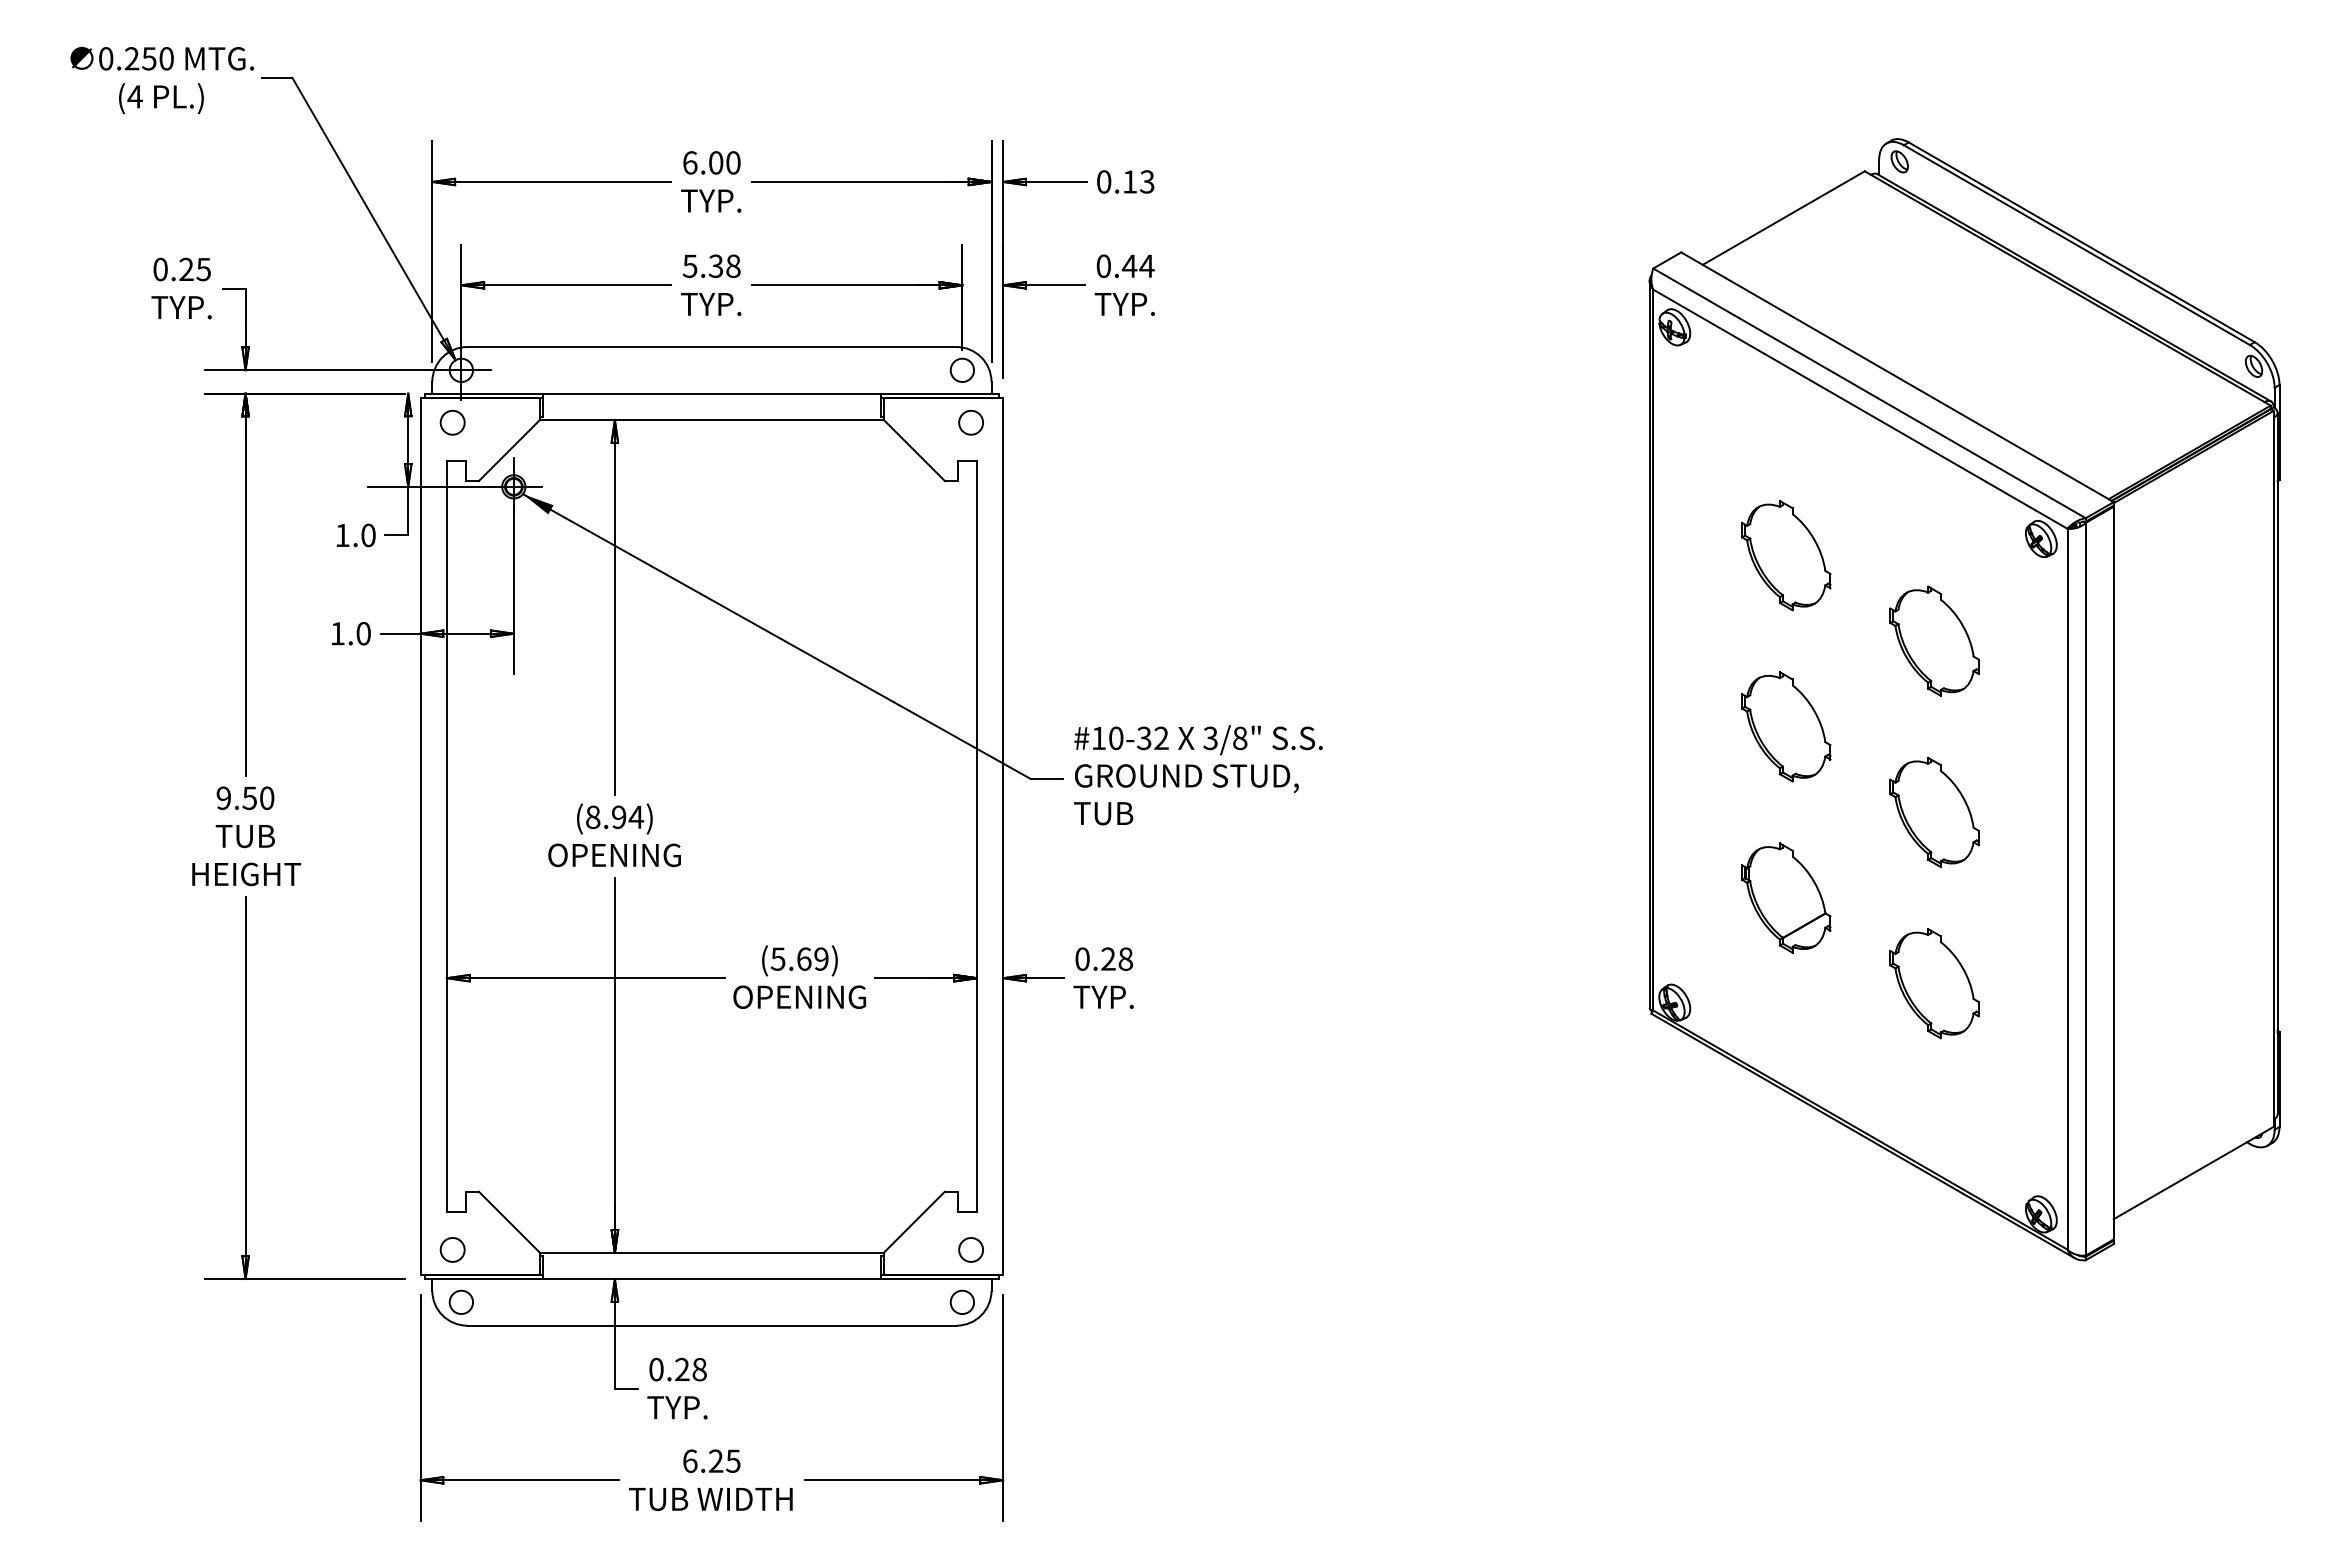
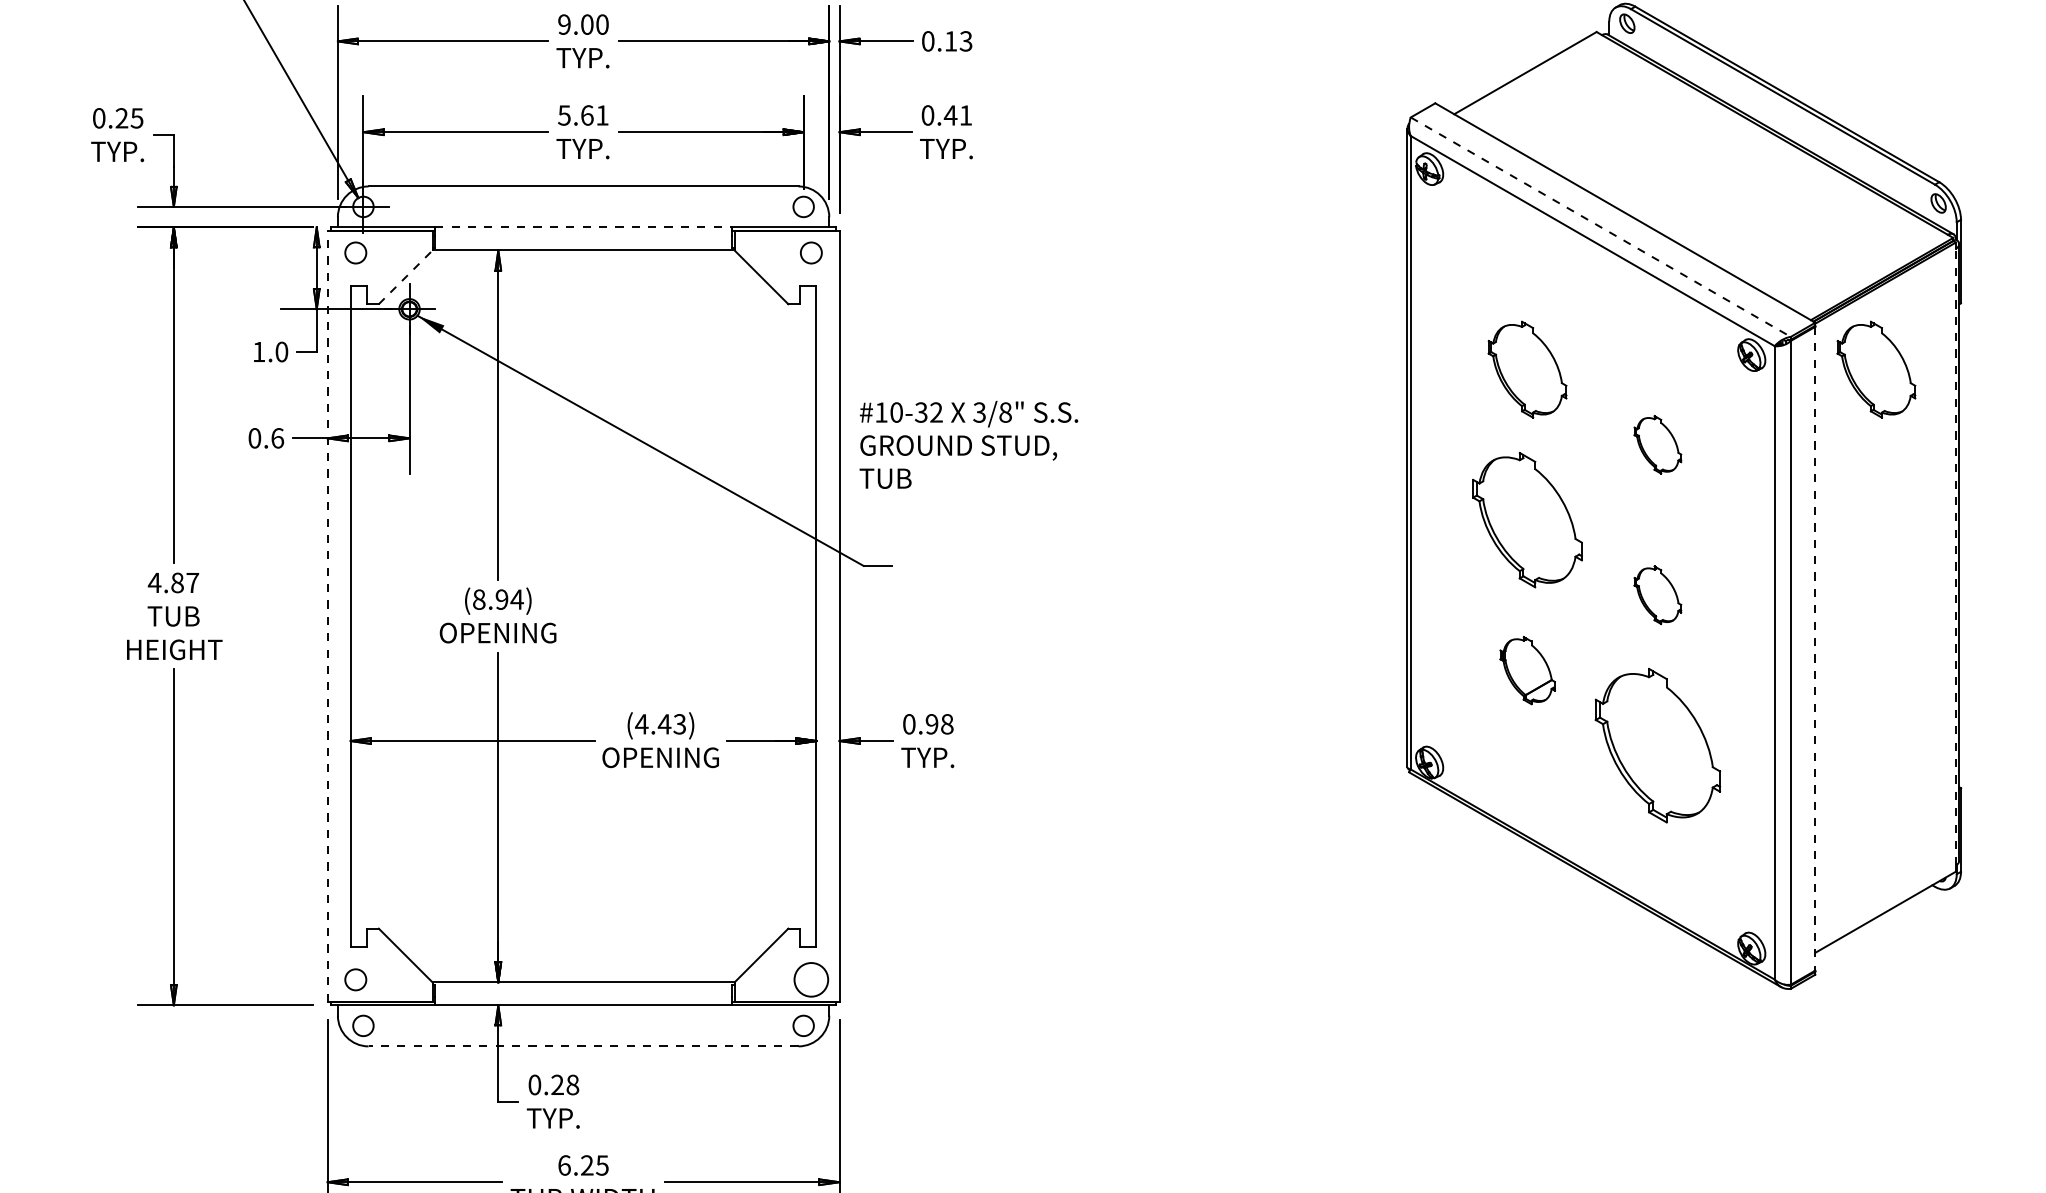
text: (690, 162) -> (564, 24), 6.00 -> 9.00
text: (1146, 265) -> (965, 114), 0.44 -> 0.41
text: (724, 266) -> (594, 115), 5.38 -> 5.61
line: (711, 393) -> (583, 227), solid -> dashed
line: (1869, 393) -> (1600, 227), solid -> dashed
line: (509, 450) -> (405, 277), solid -> dashed
part: (2183, 555) -> (1876, 369), added
text: (350, 633) -> (266, 438), 1.0 -> 0.6
part: (1934, 640) -> (1657, 444), size x0.6
part: (1786, 726) -> (1527, 519), size x1.4
line: (2273, 768) -> (1955, 556), solid -> dashed
text: (1198, 775) -> (968, 445), moved
text: (245, 797) -> (173, 582), 9.50 -> 4.87
part: (1934, 811) -> (1657, 594), size x0.6
line: (420, 835) -> (327, 615), solid -> dashed
line: (2113, 873) -> (1815, 649), solid -> dashed
part: (1786, 897) -> (1527, 670), size x0.7
text: (799, 958) -> (660, 723), (5.69) -> (4.43)
text: (1108, 958) -> (932, 723), 0.28 -> 0.98
part: (1934, 983) -> (1657, 745), size x1.6
circle: (971, 1249) -> (811, 979), size x1.6
line: (711, 1325) -> (583, 1046), solid -> dashed

